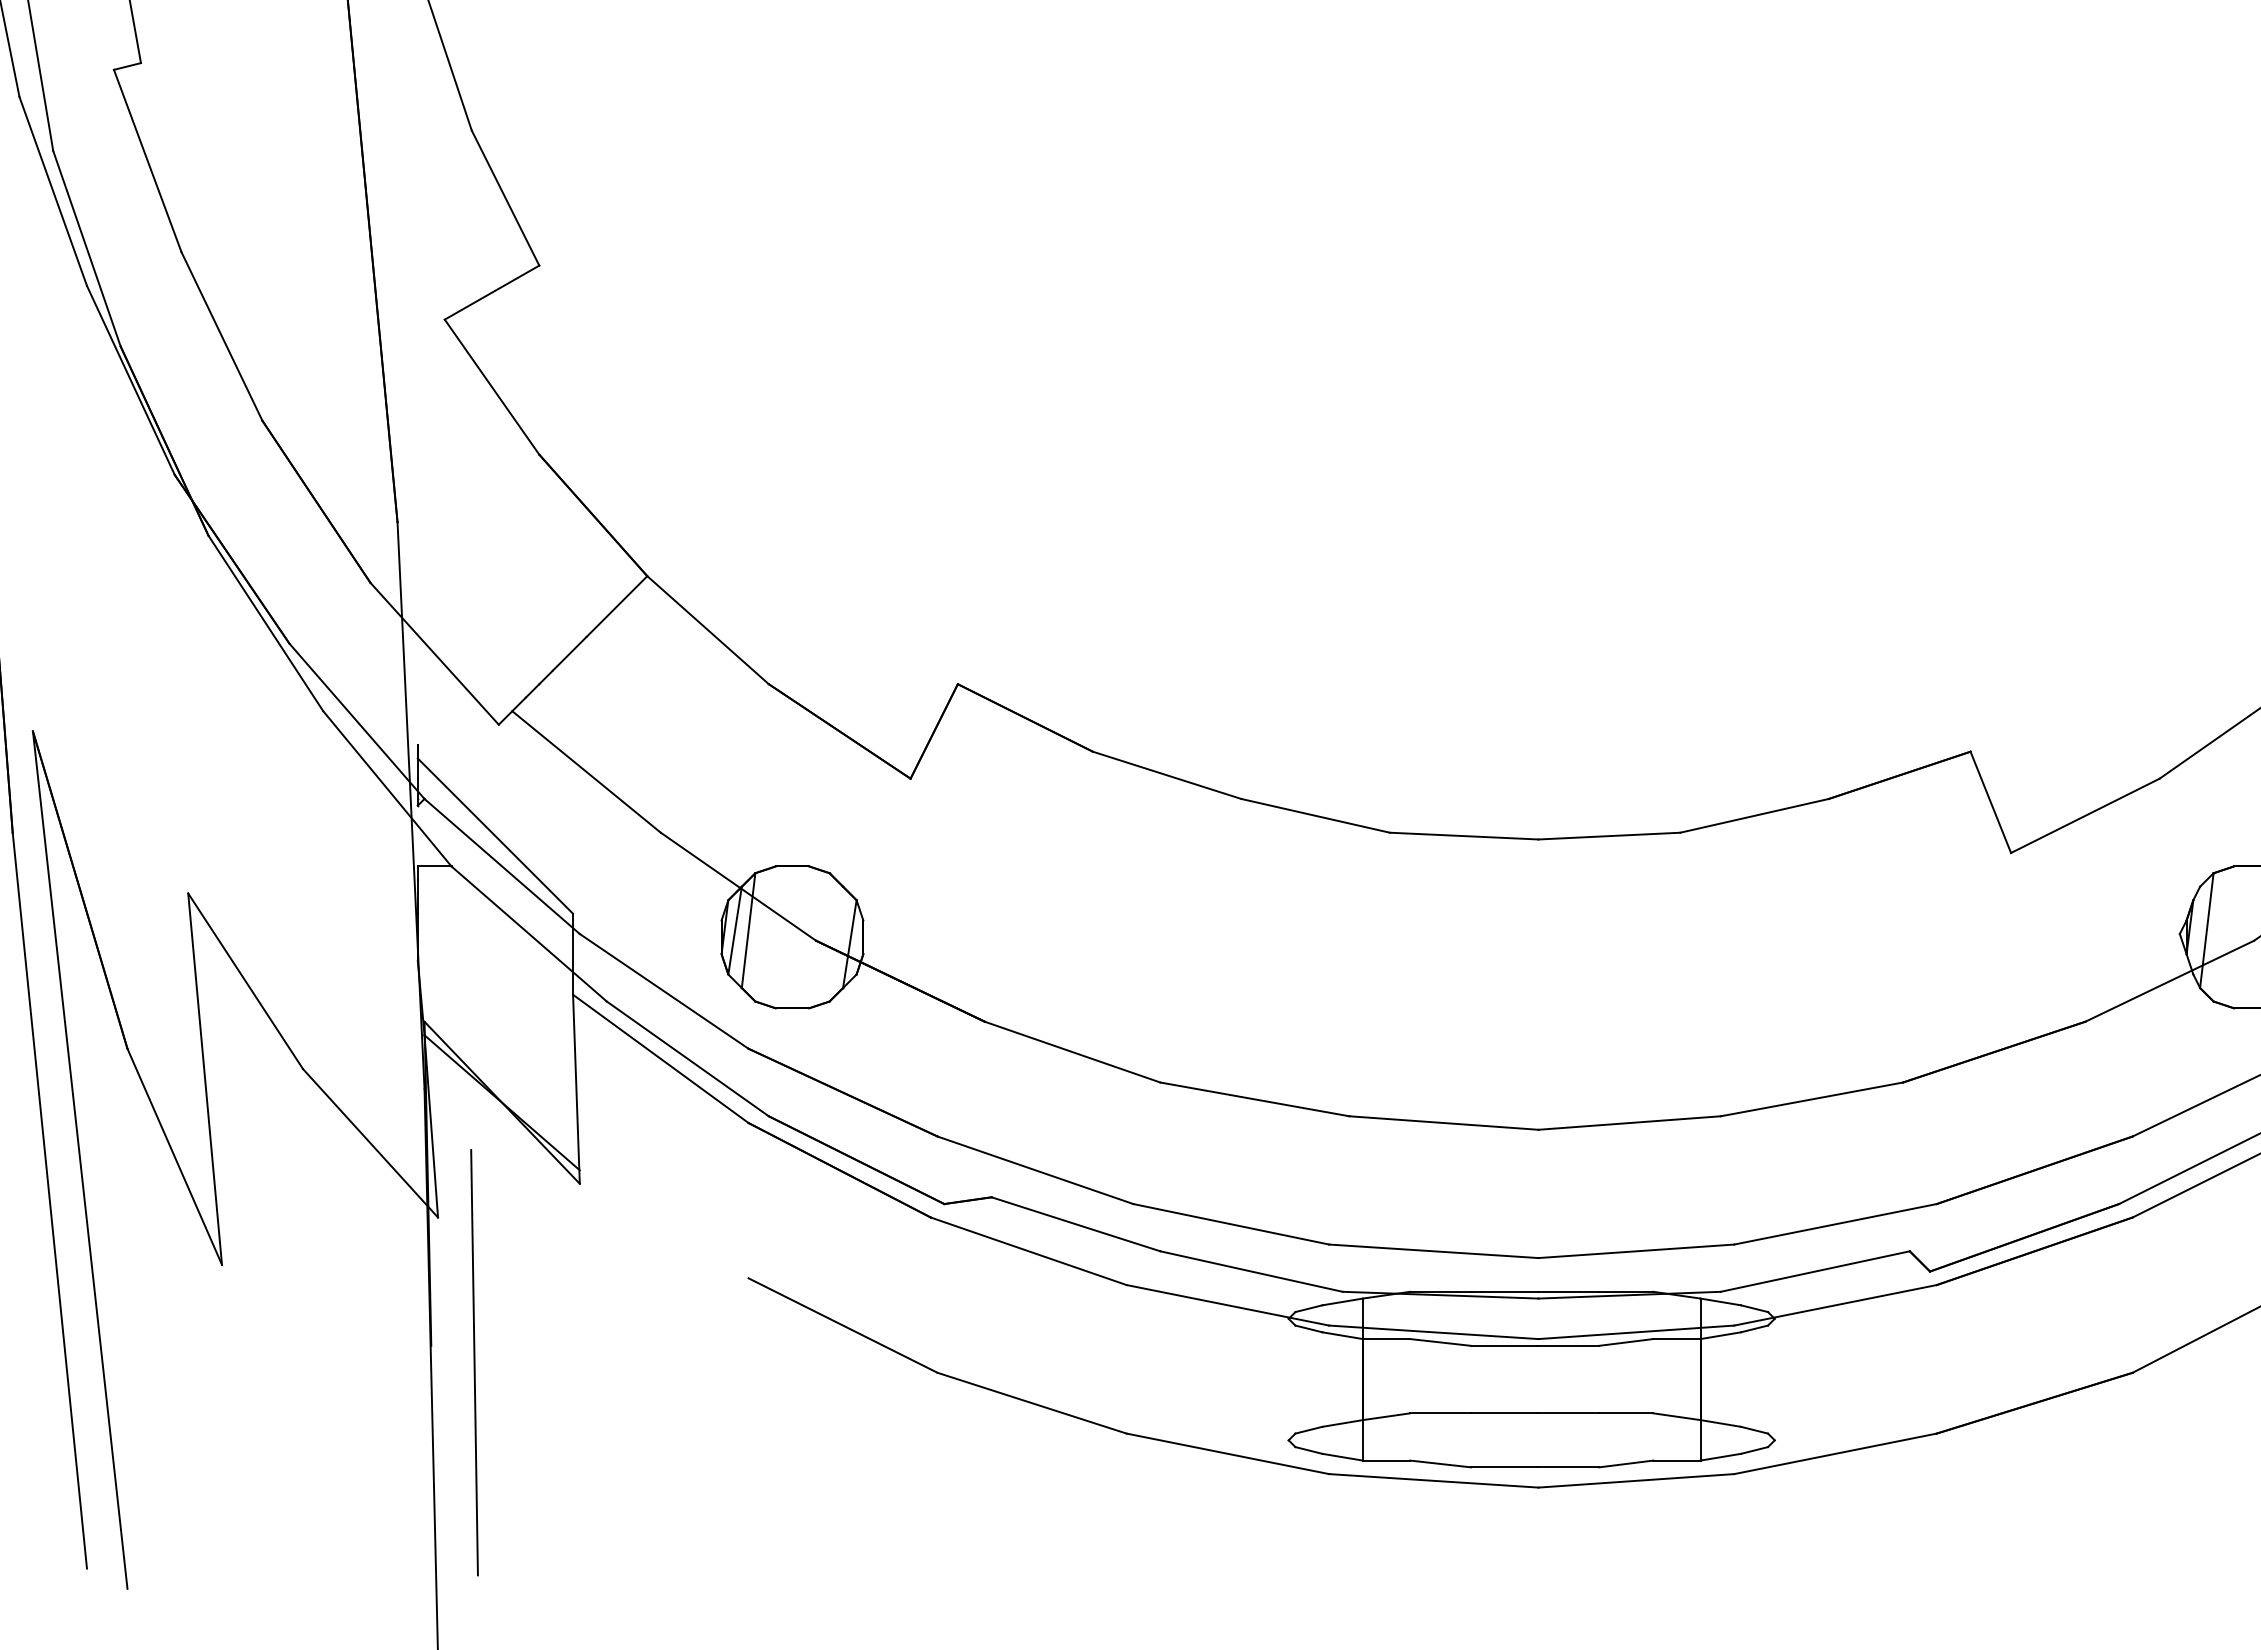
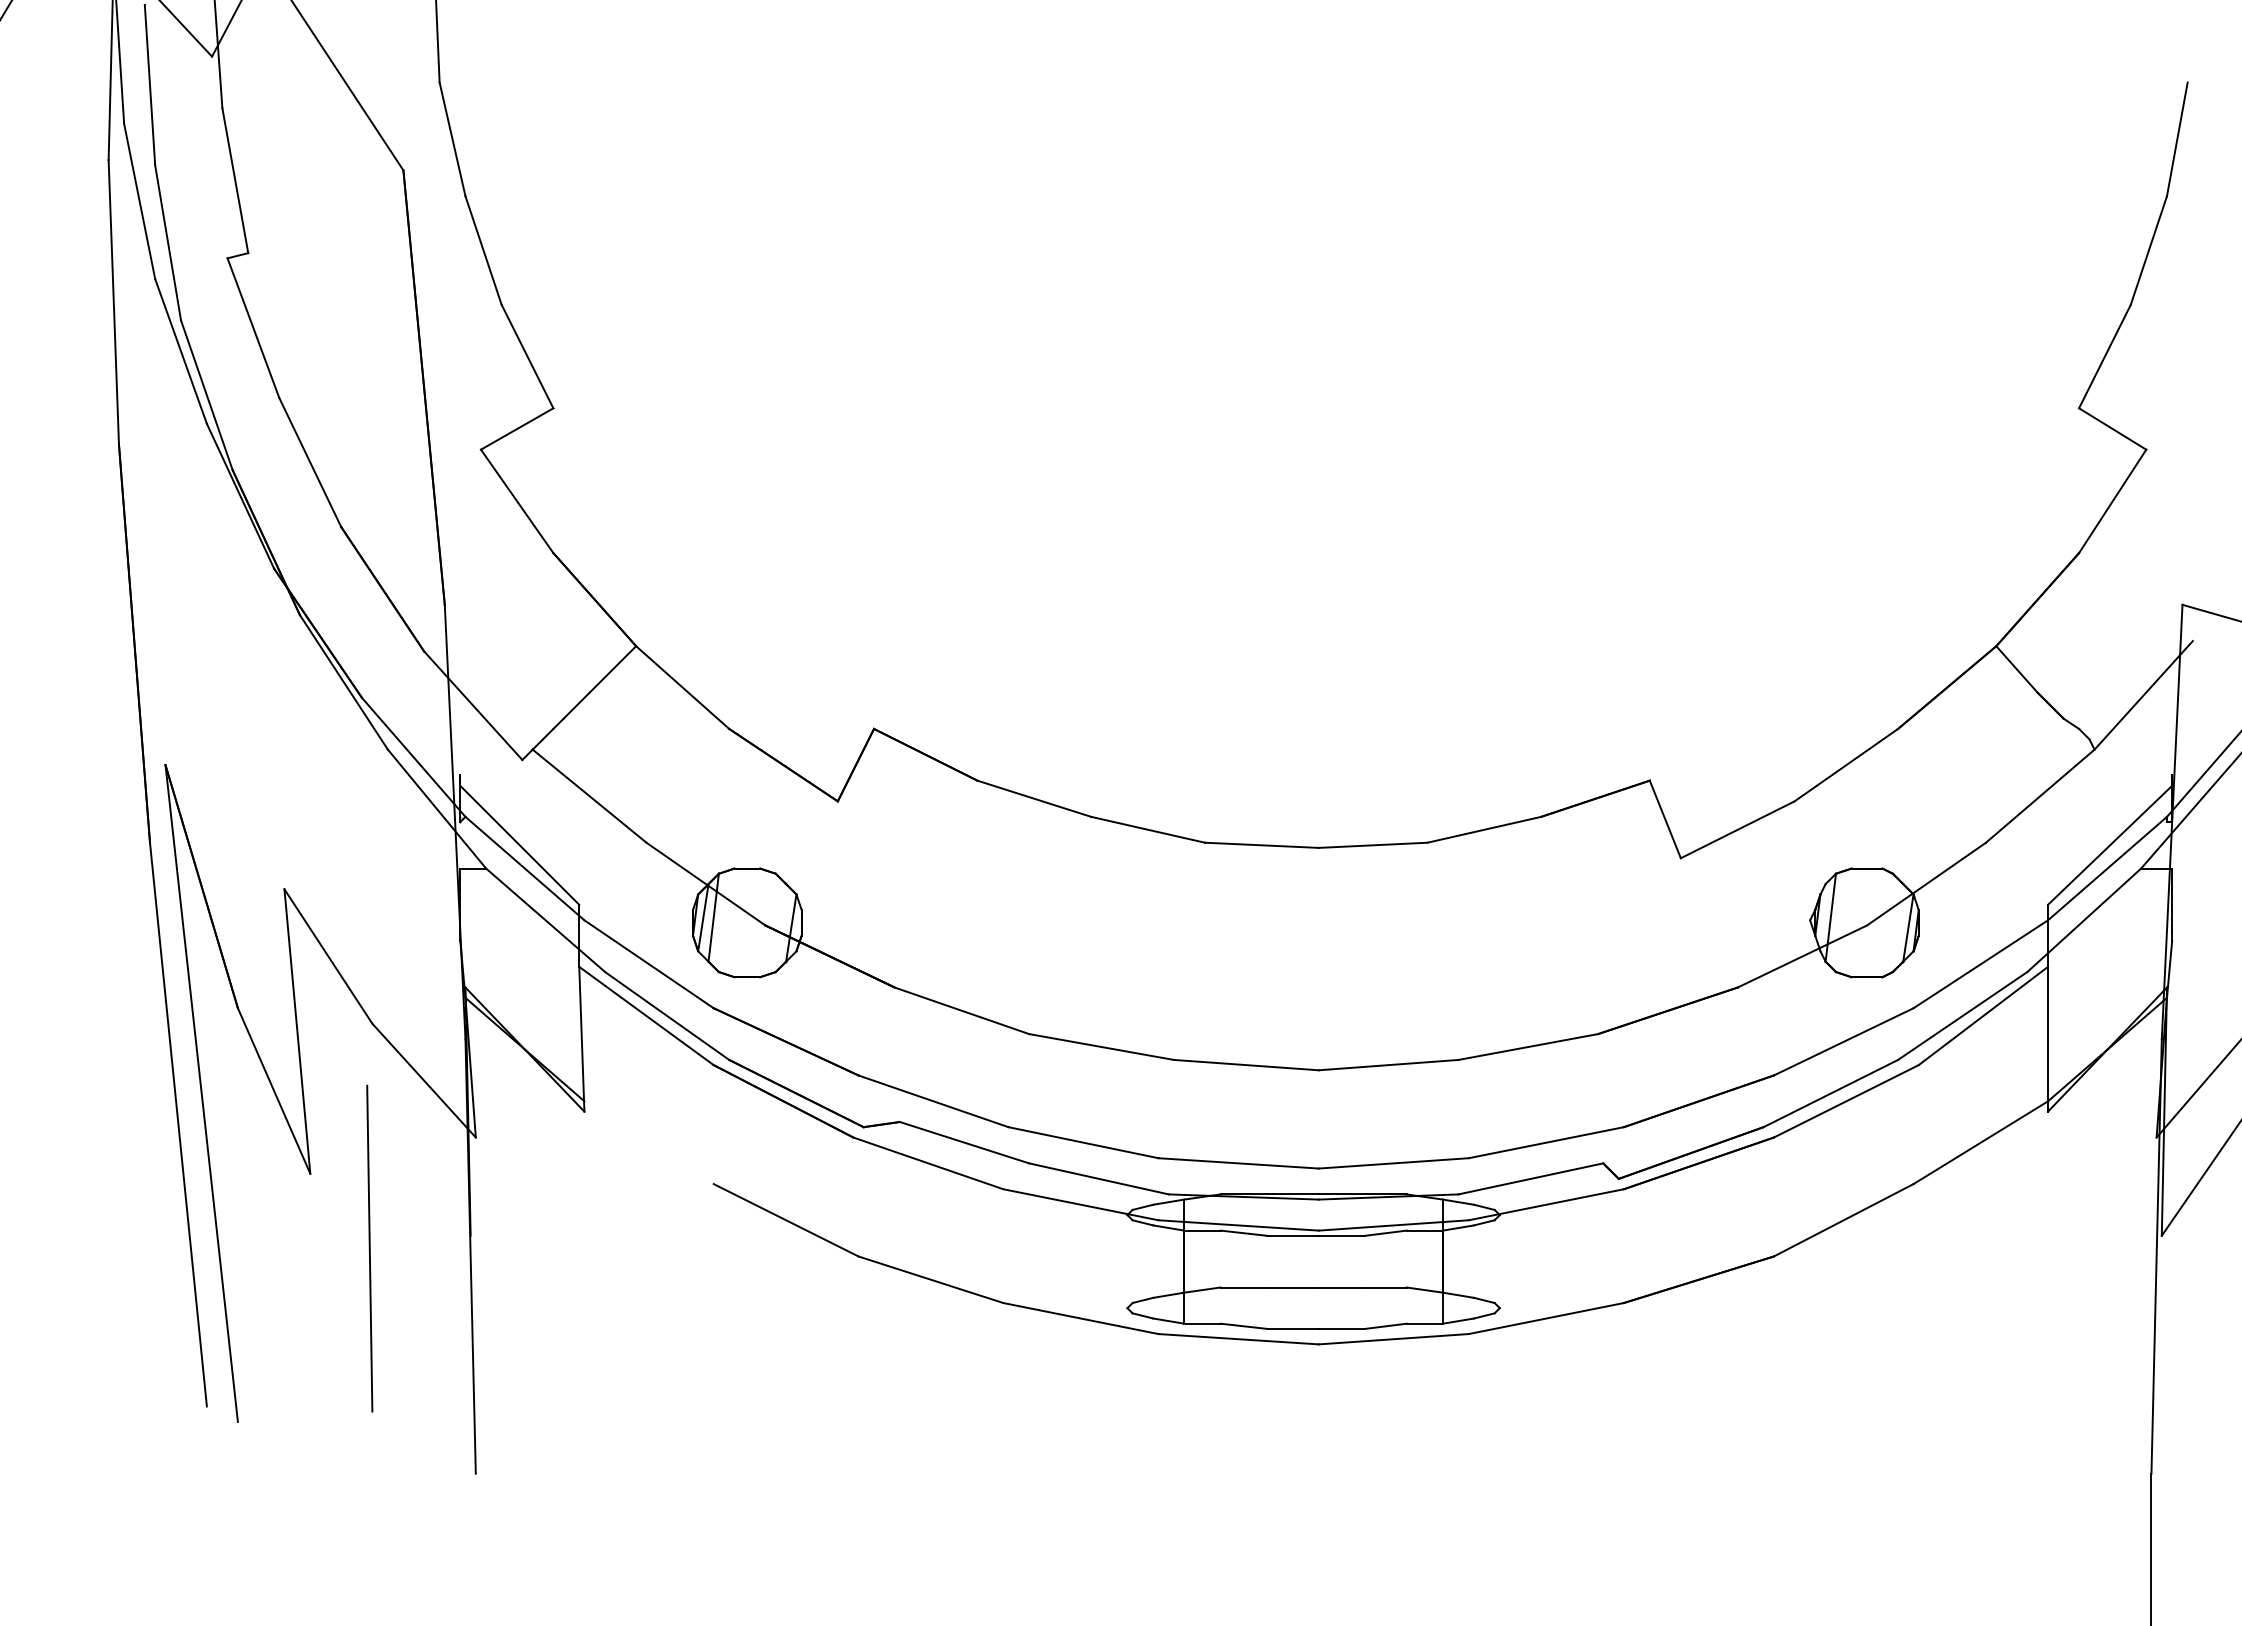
line: (474, 1362) -> (369, 1248), moved

